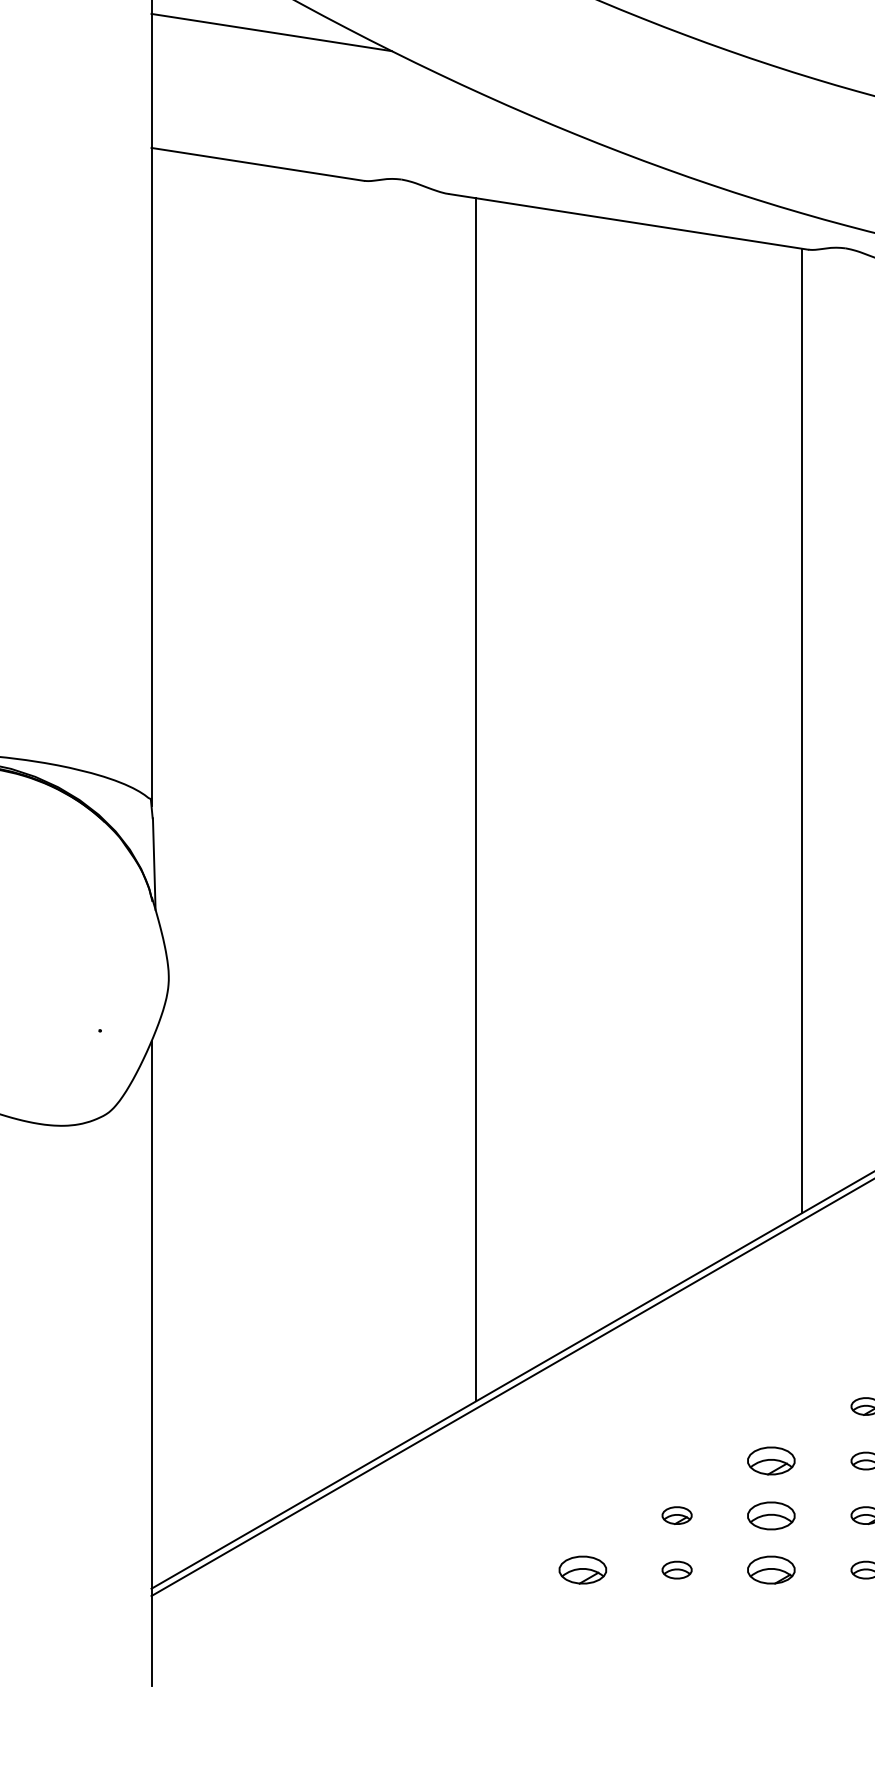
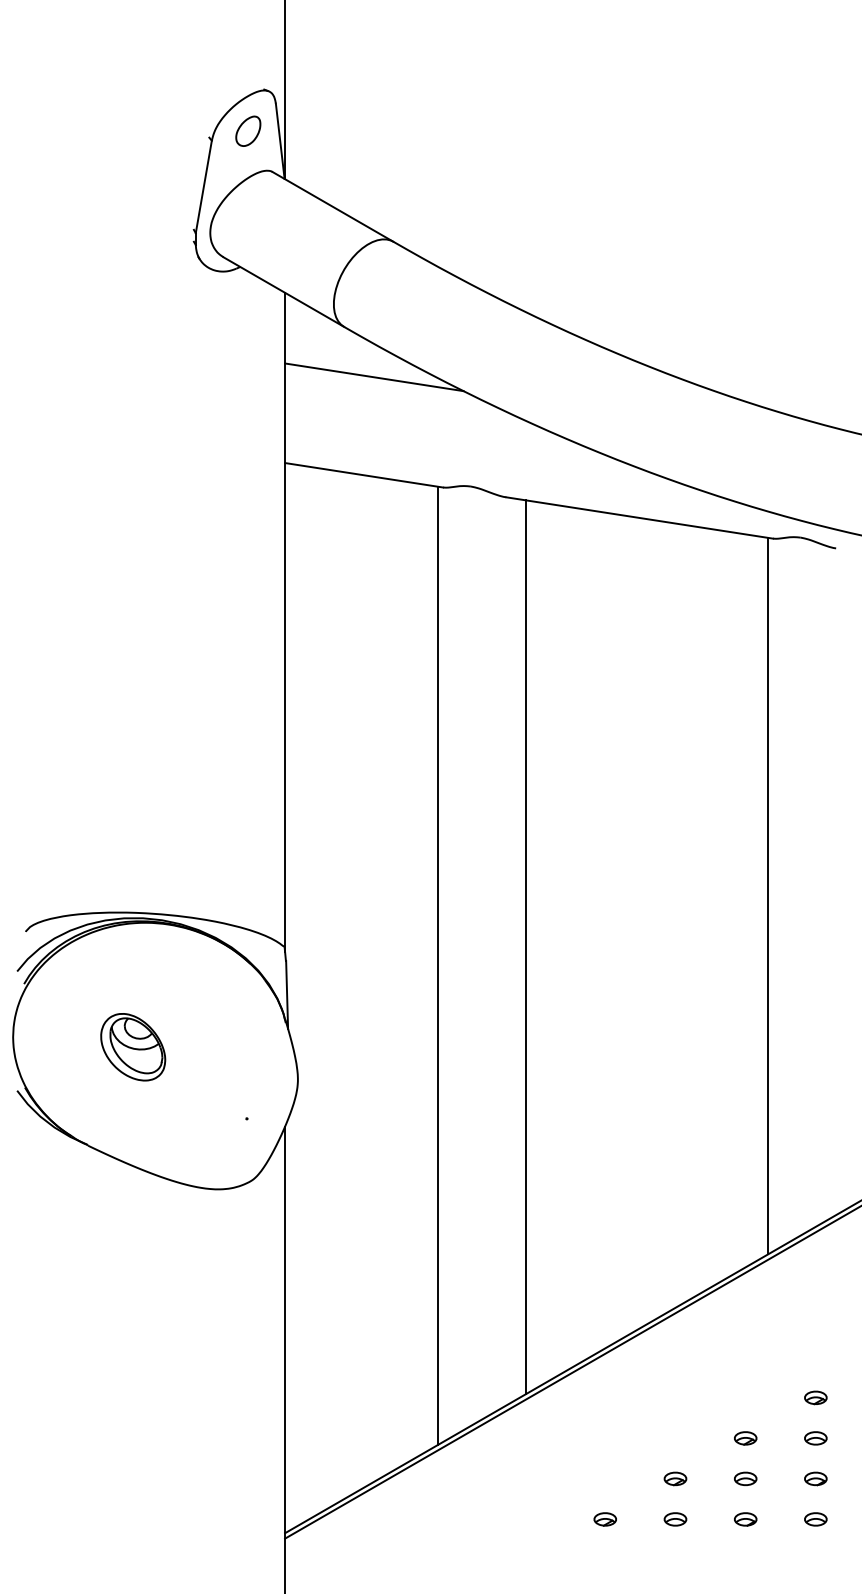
line: (358, 824) -> (438, 965), added
part: (771, 1461) -> (745, 1438), size x0.62
part: (771, 1515) -> (745, 1478), size x0.62
part: (581, 1570) -> (604, 1519), size x0.62
part: (771, 1570) -> (745, 1519), size x0.62

